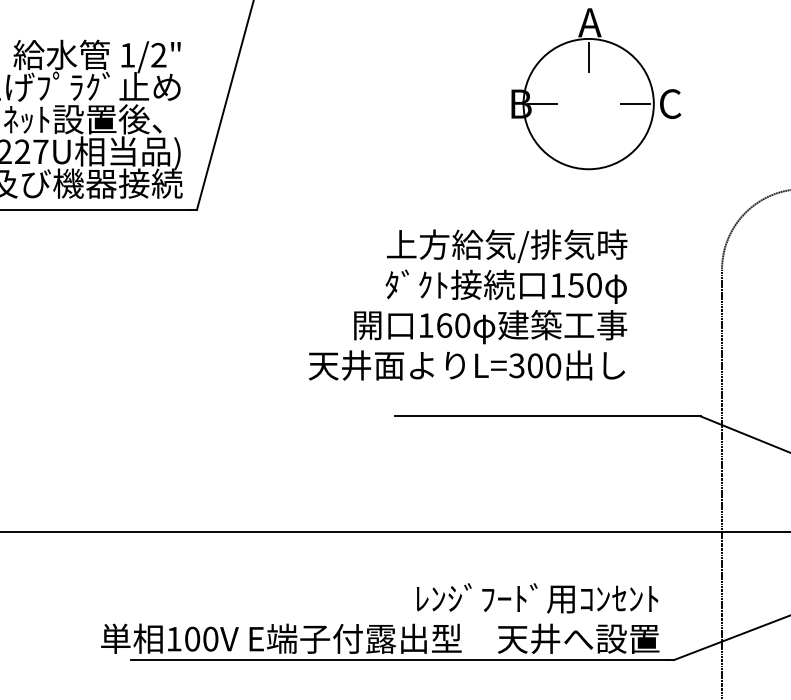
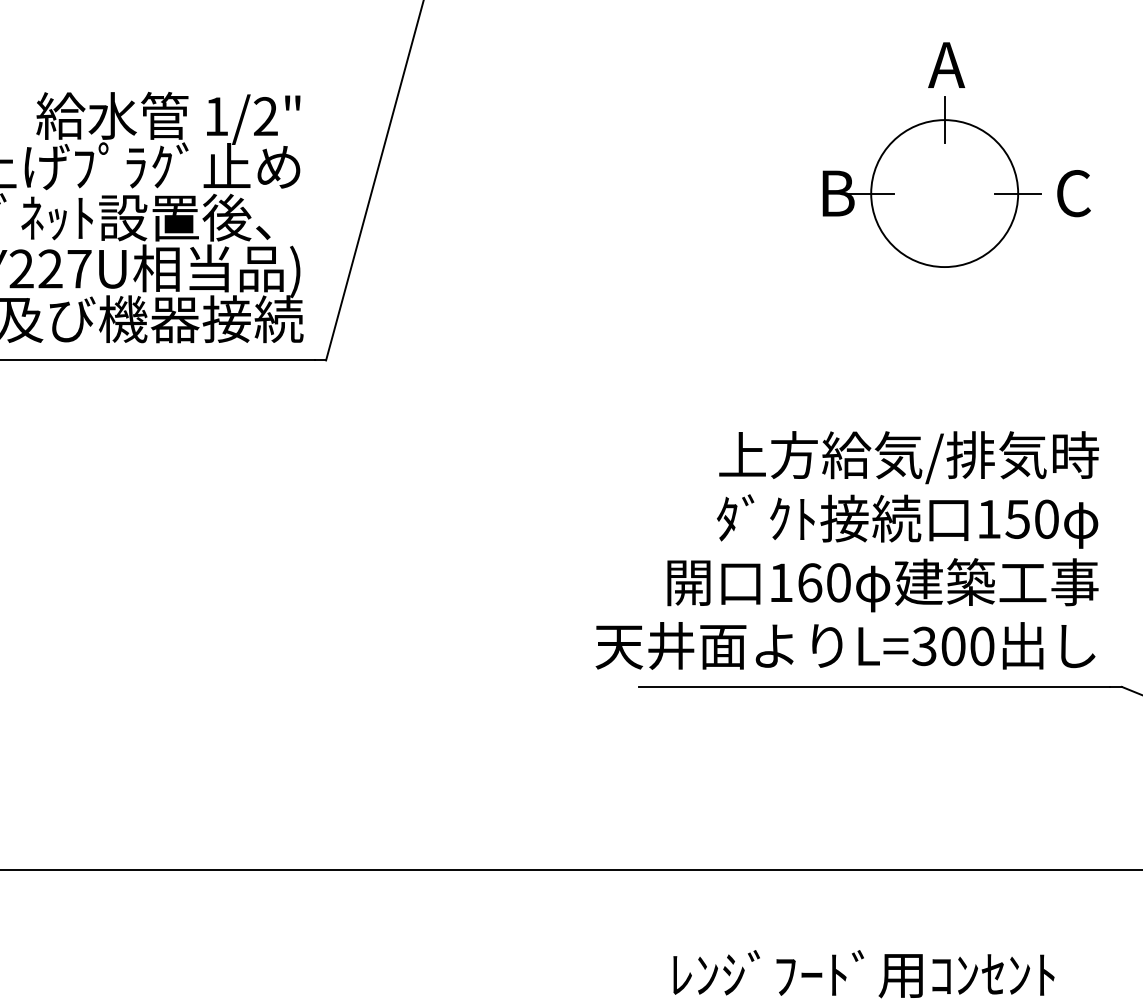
circle: (588, 103) -> (944, 192), size x0.71
text: (467, 304) -> (846, 549), moved

